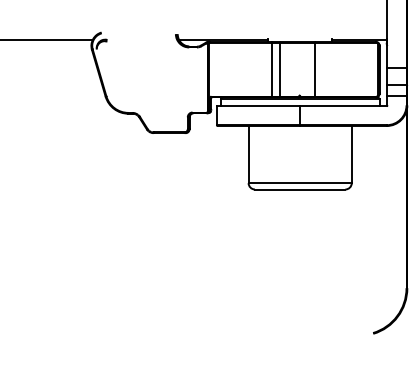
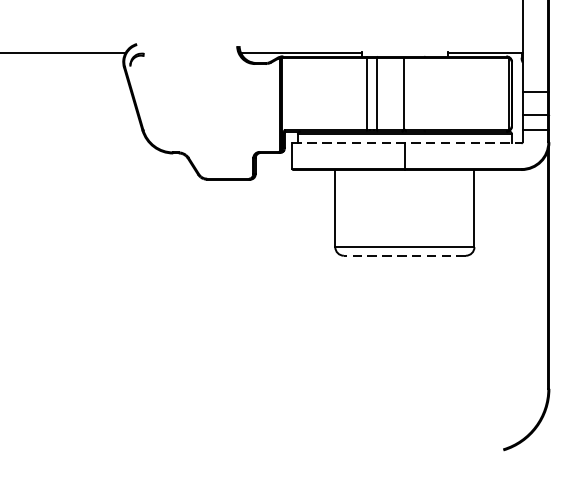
line: (314, 69) -> (403, 93), moved
line: (301, 106) -> (406, 143), solid -> dashed
line: (299, 189) -> (403, 255), solid -> dashed

